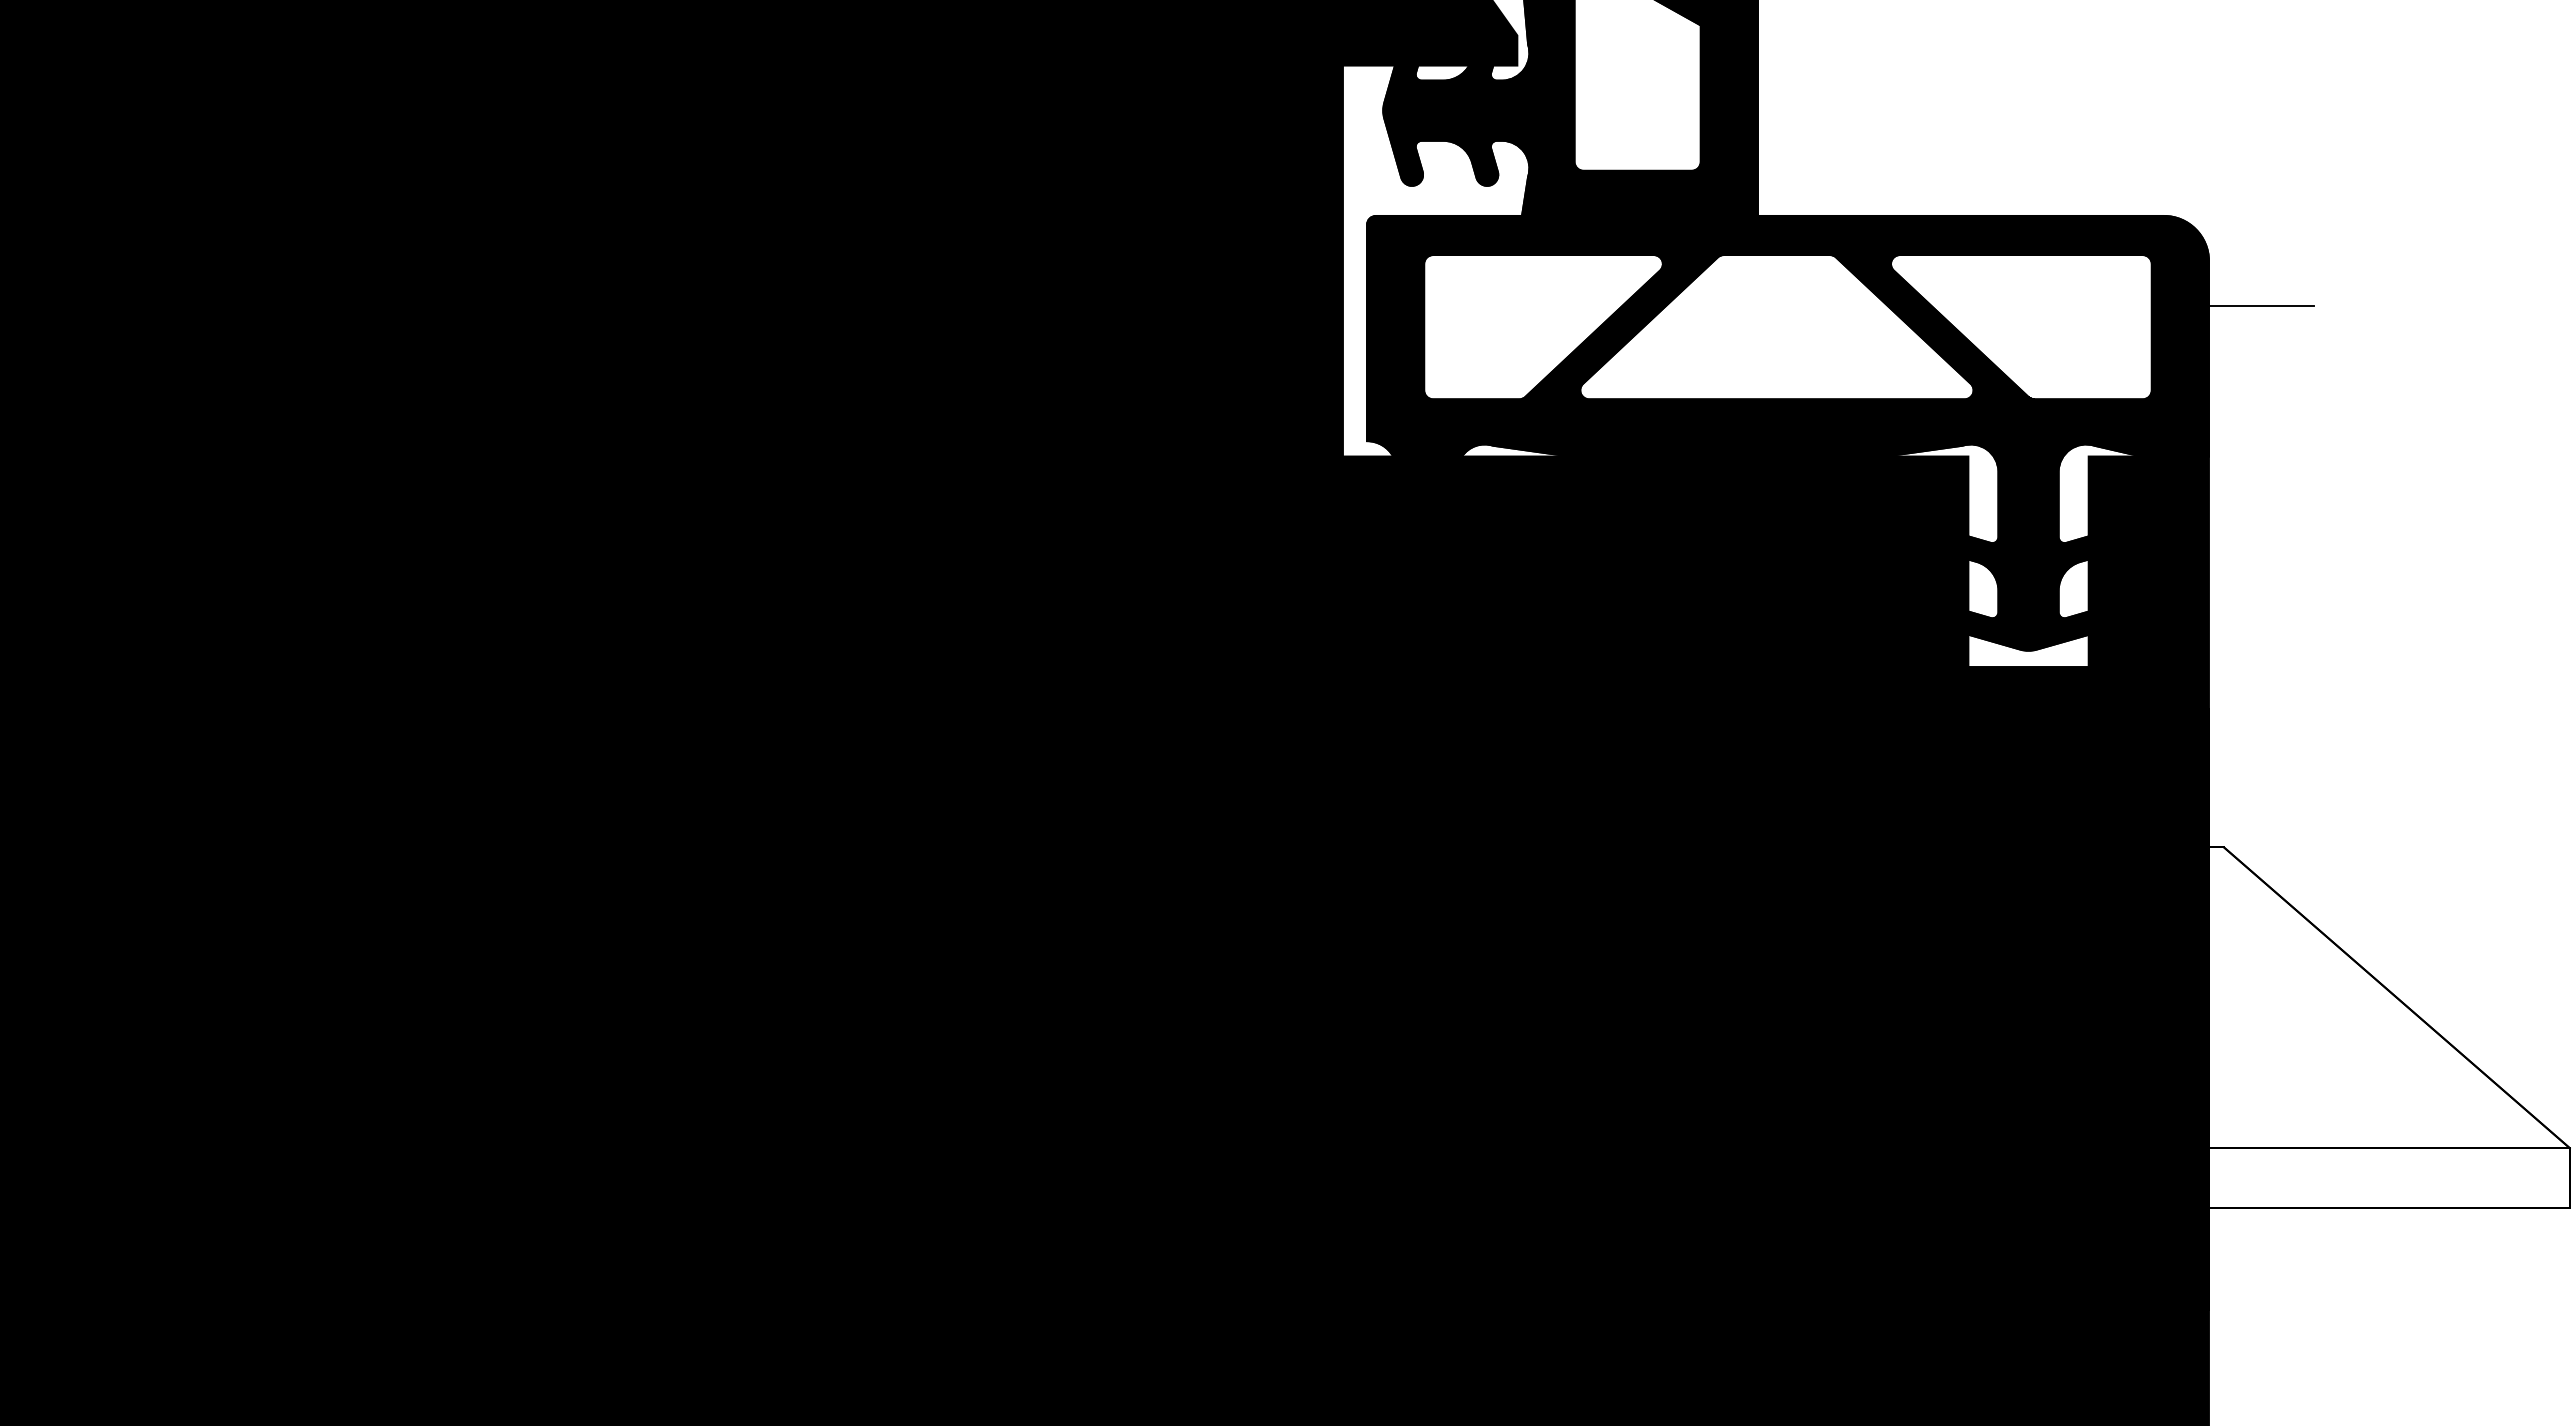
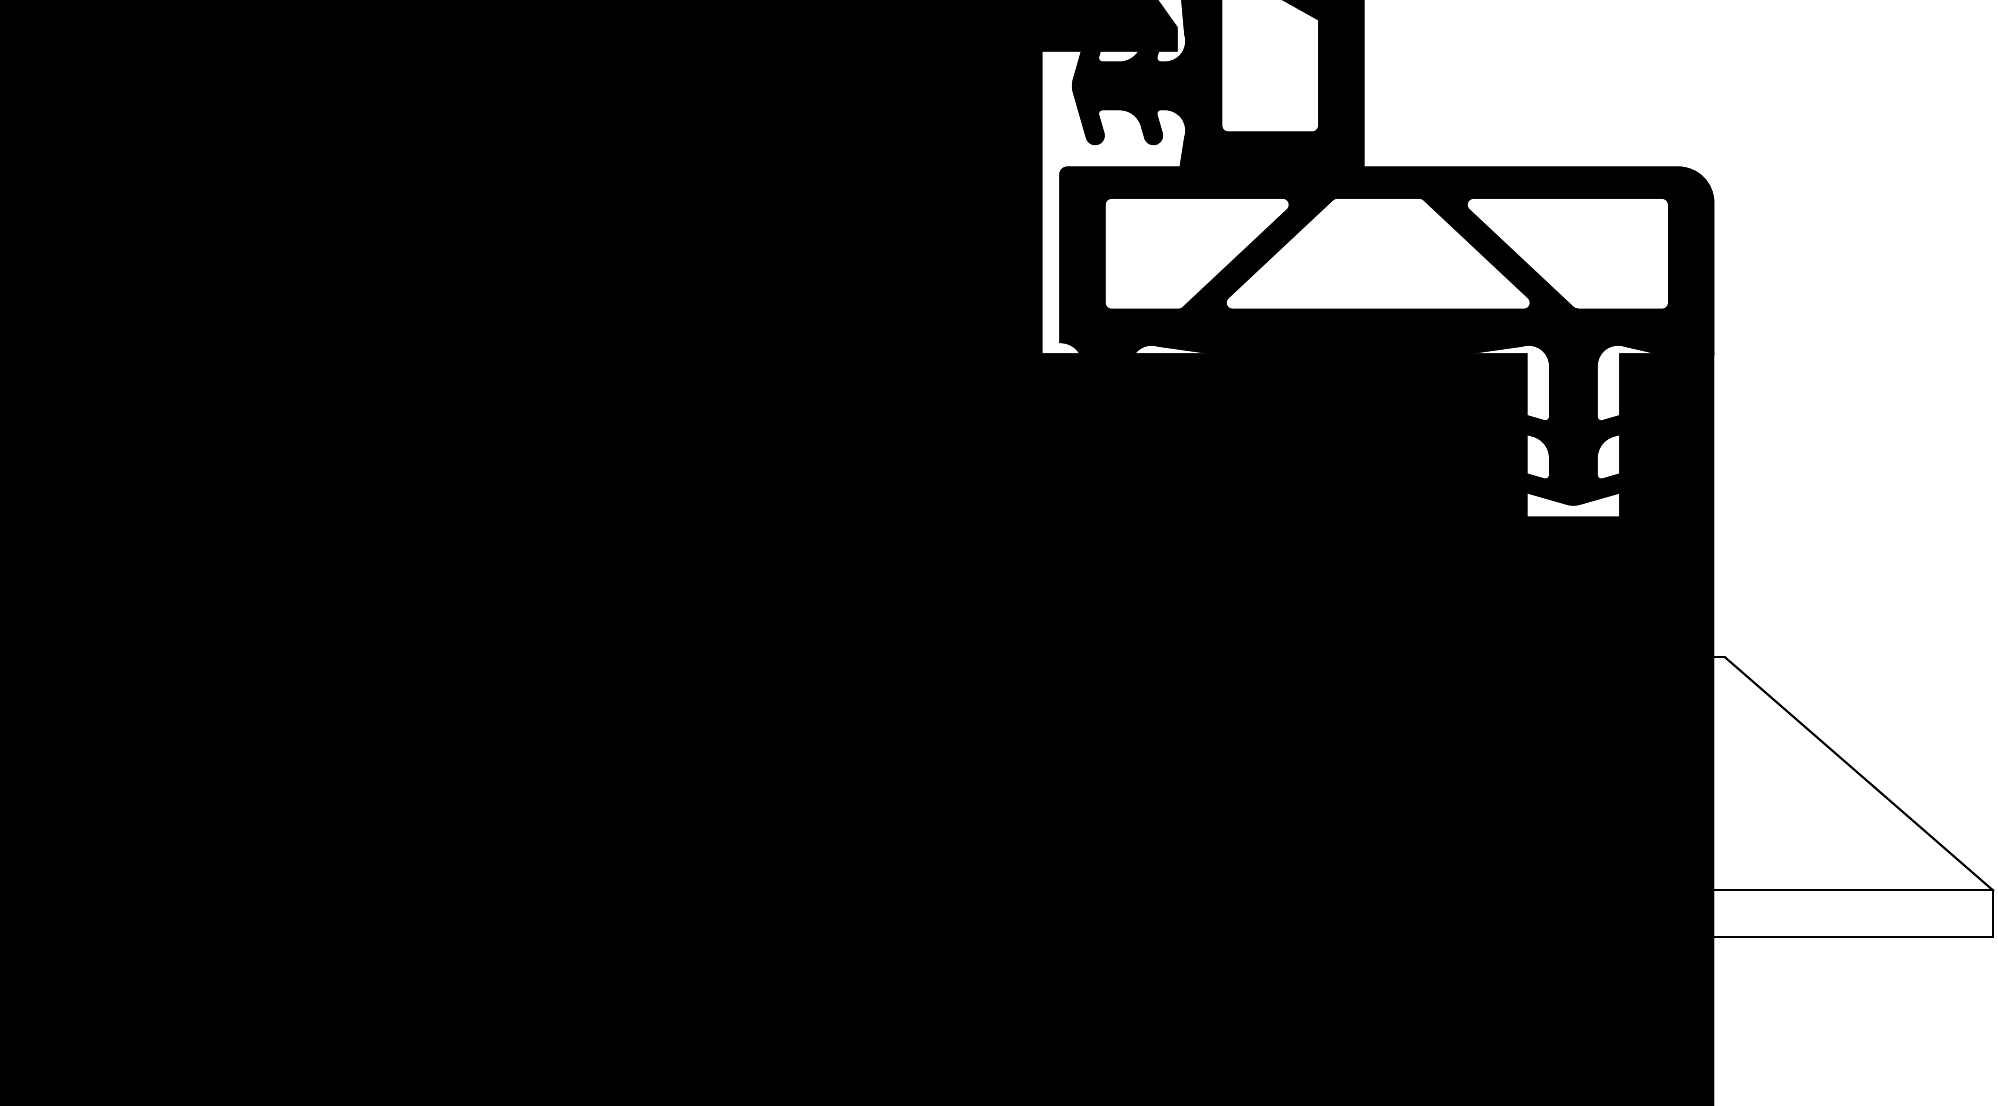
line: (2261, 306) -> (1754, 237), removed

